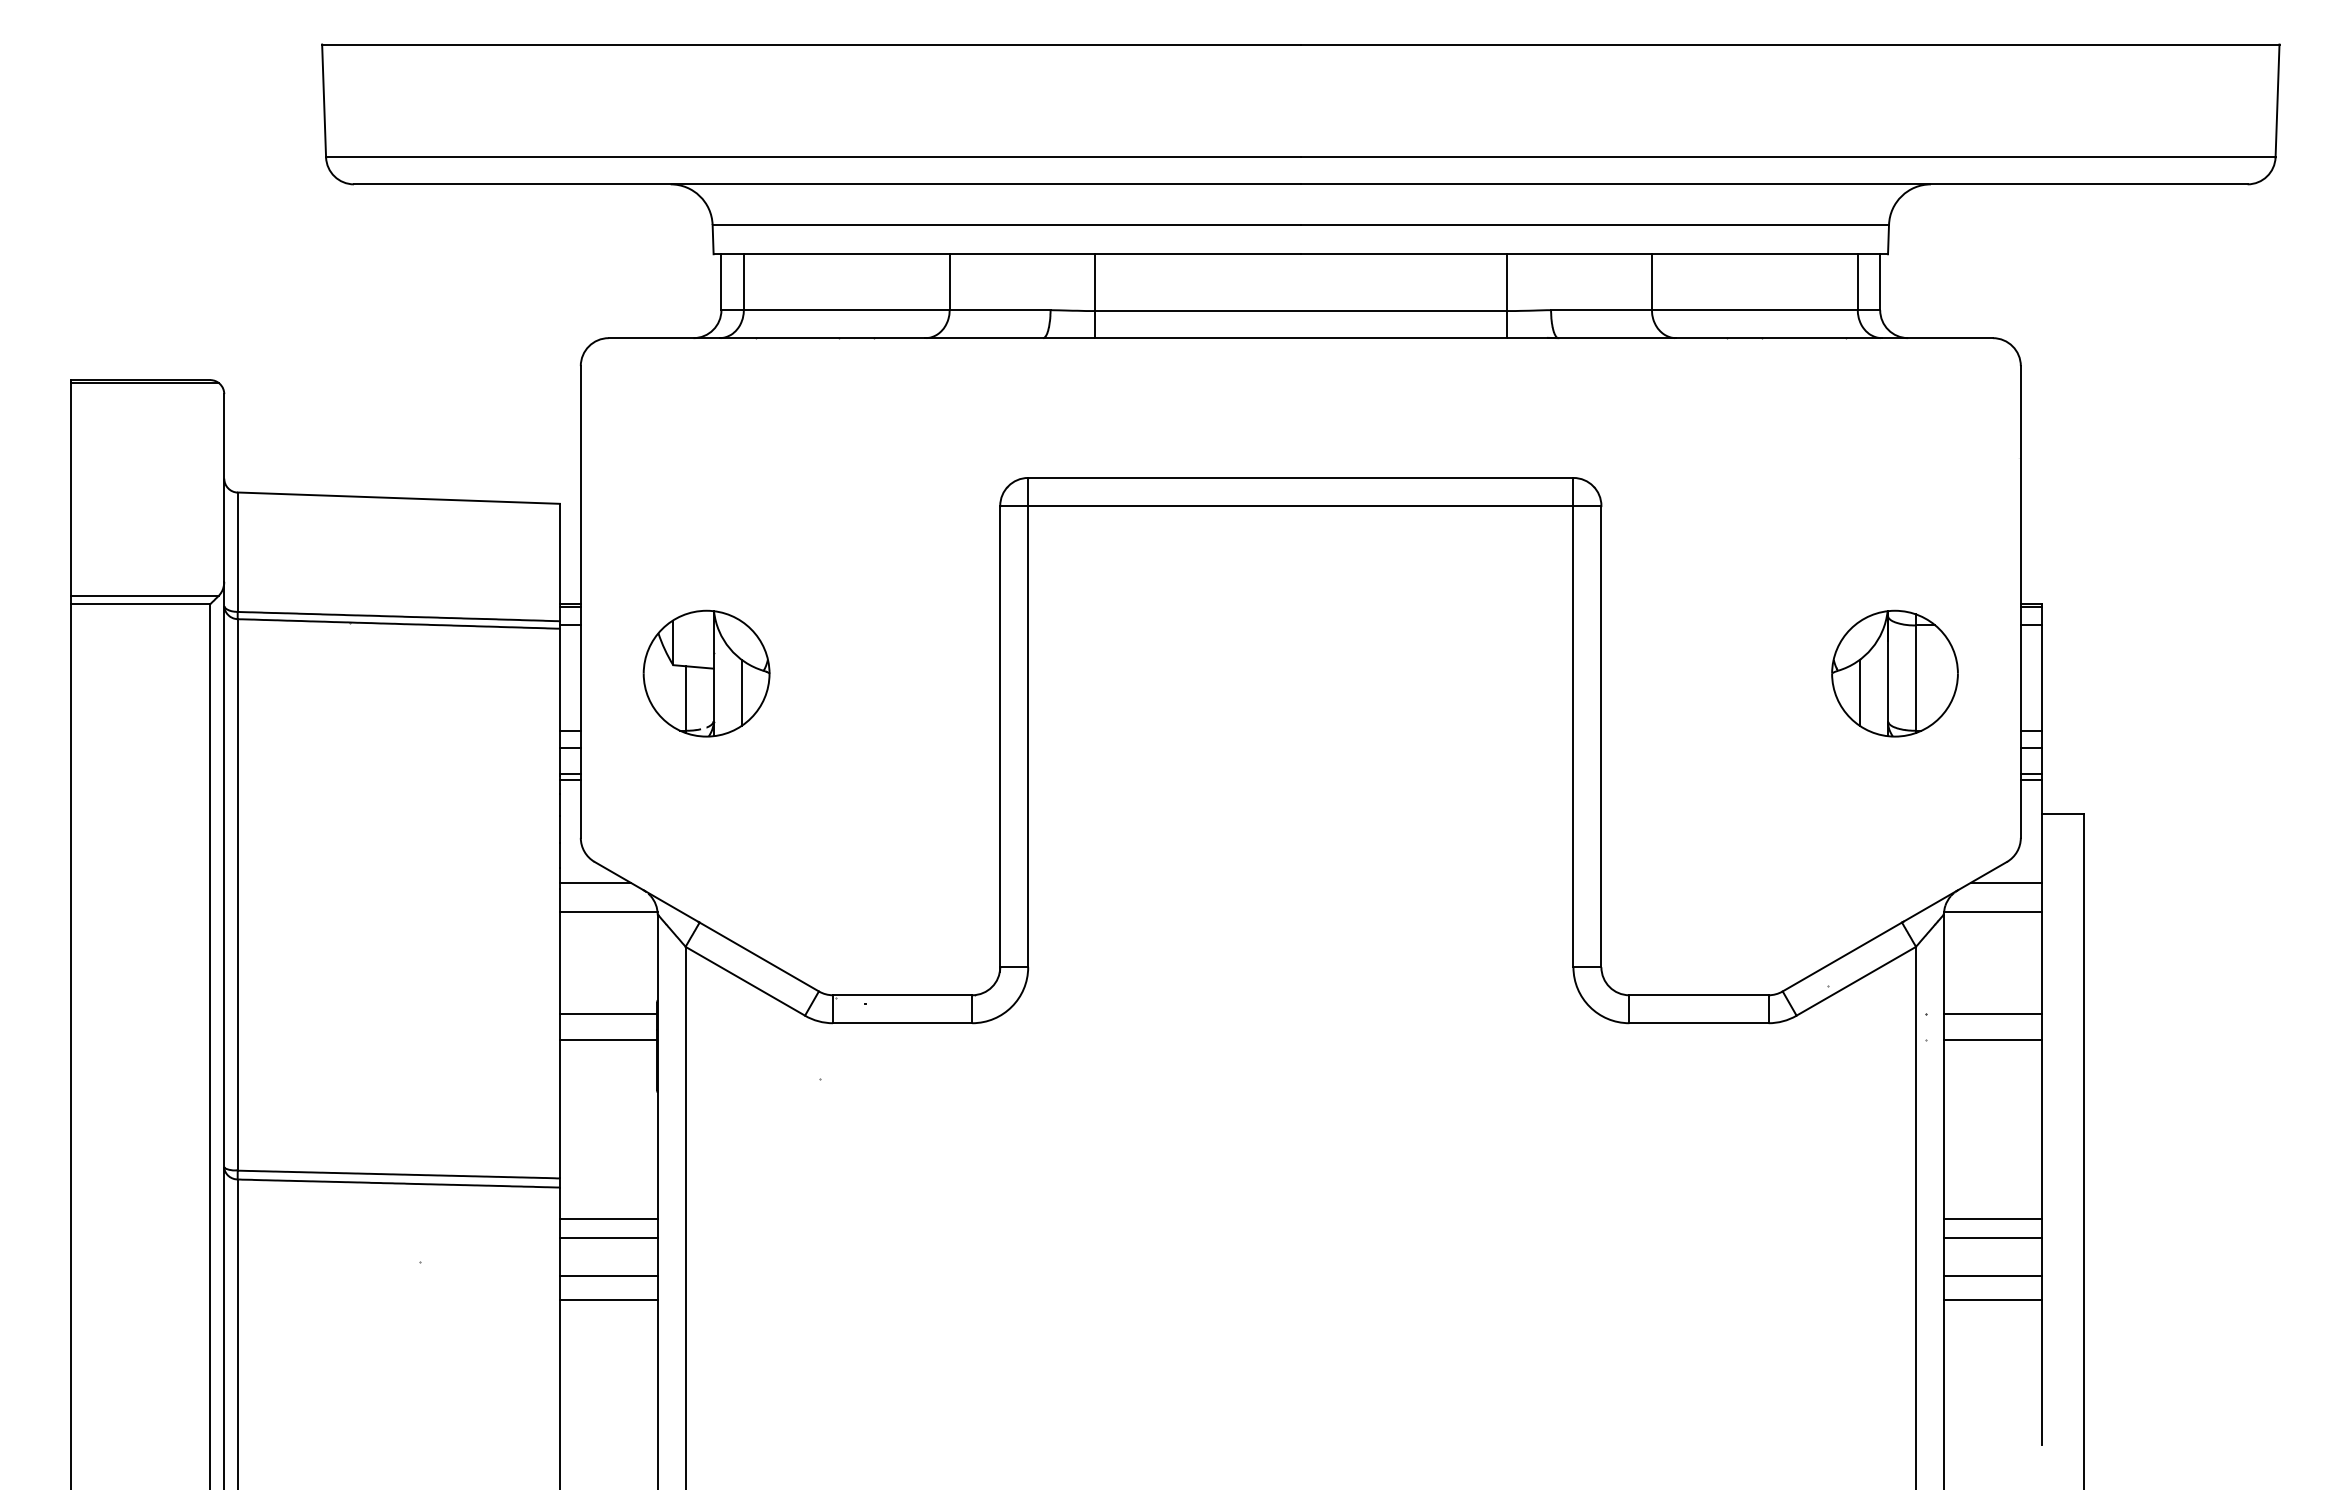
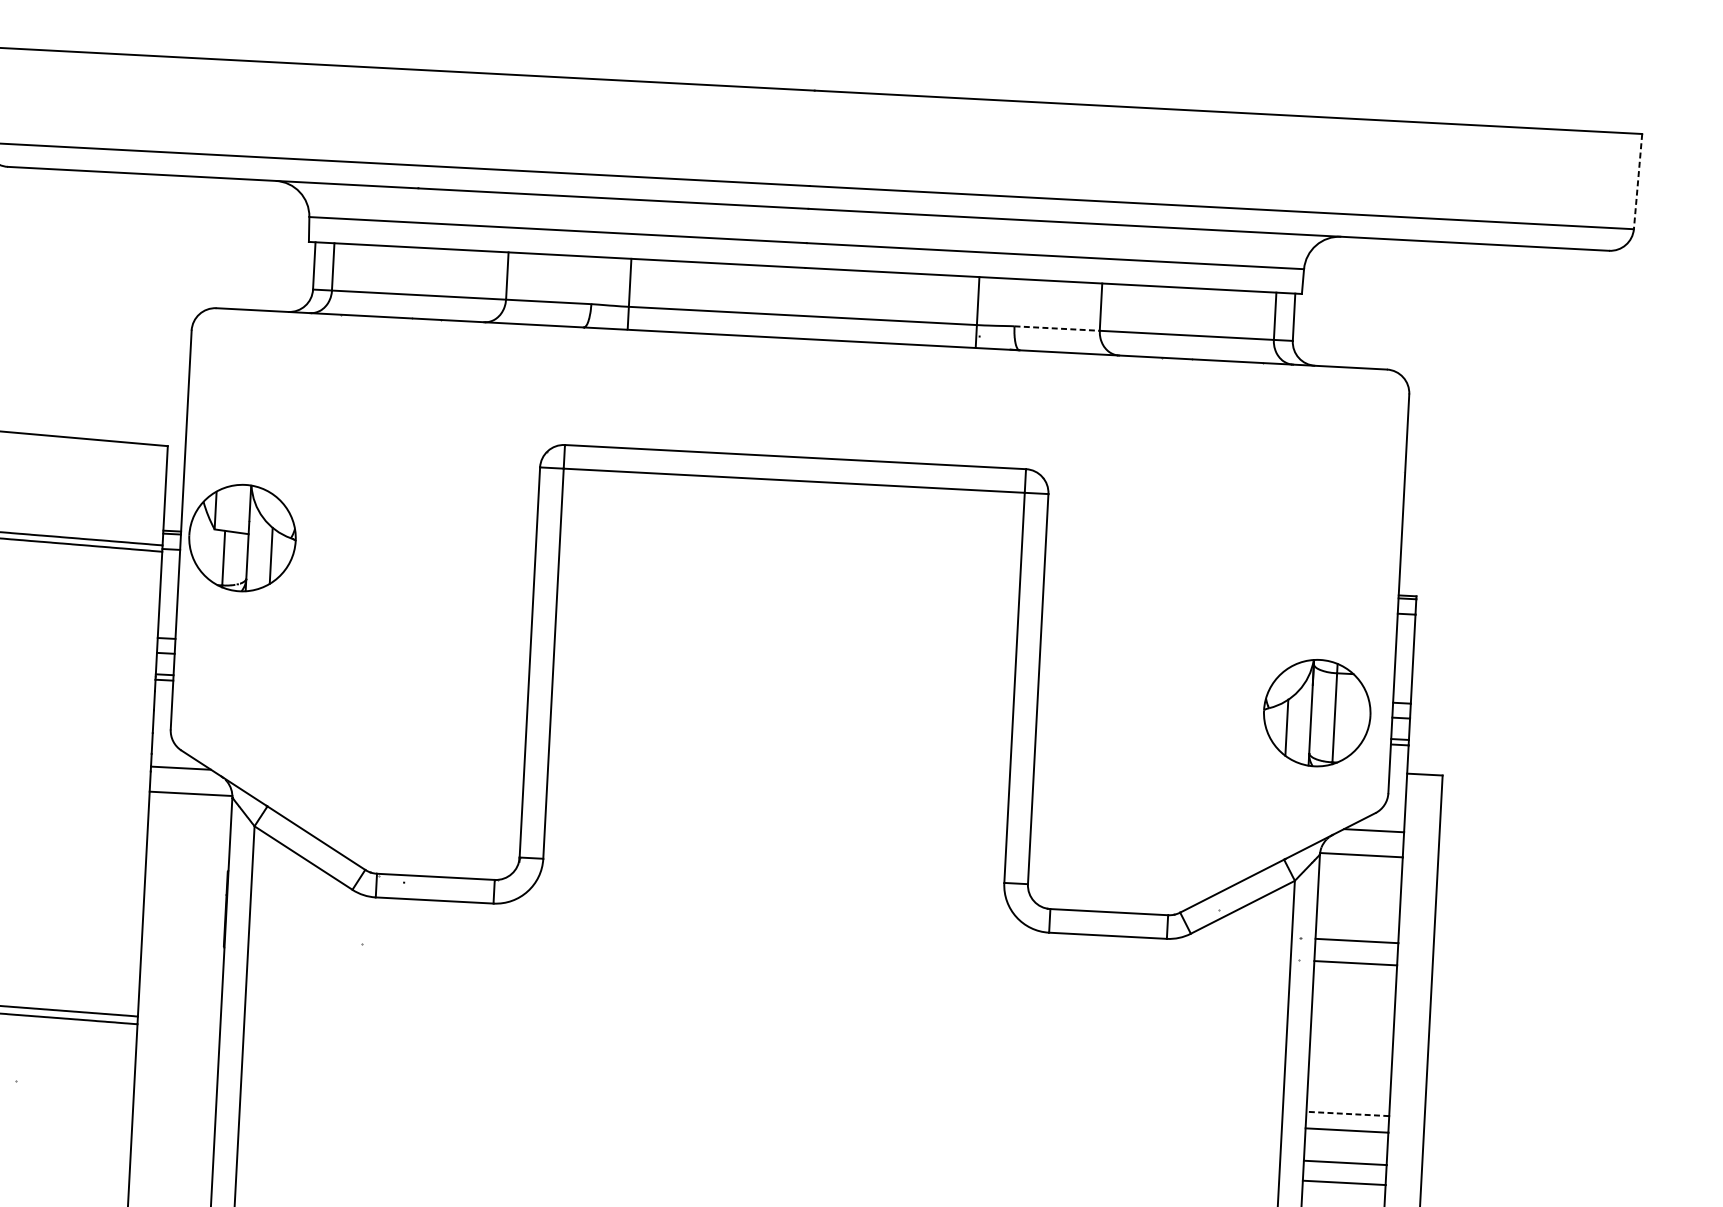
line: (2277, 101) -> (1638, 182), solid -> dashed
line: (1601, 310) -> (1057, 328), solid -> dashed
part: (706, 673) -> (242, 537), moved
part: (1894, 673) -> (1316, 712), moved
line: (607, 1014) -> (185, 880), removed
line: (607, 1040) -> (184, 902), removed
line: (608, 1218) -> (177, 1052), removed
line: (1992, 1218) -> (1347, 1113), solid -> dashed
line: (608, 1238) -> (176, 1069), removed
line: (608, 1276) -> (174, 1101), removed
line: (608, 1300) -> (173, 1121), removed

